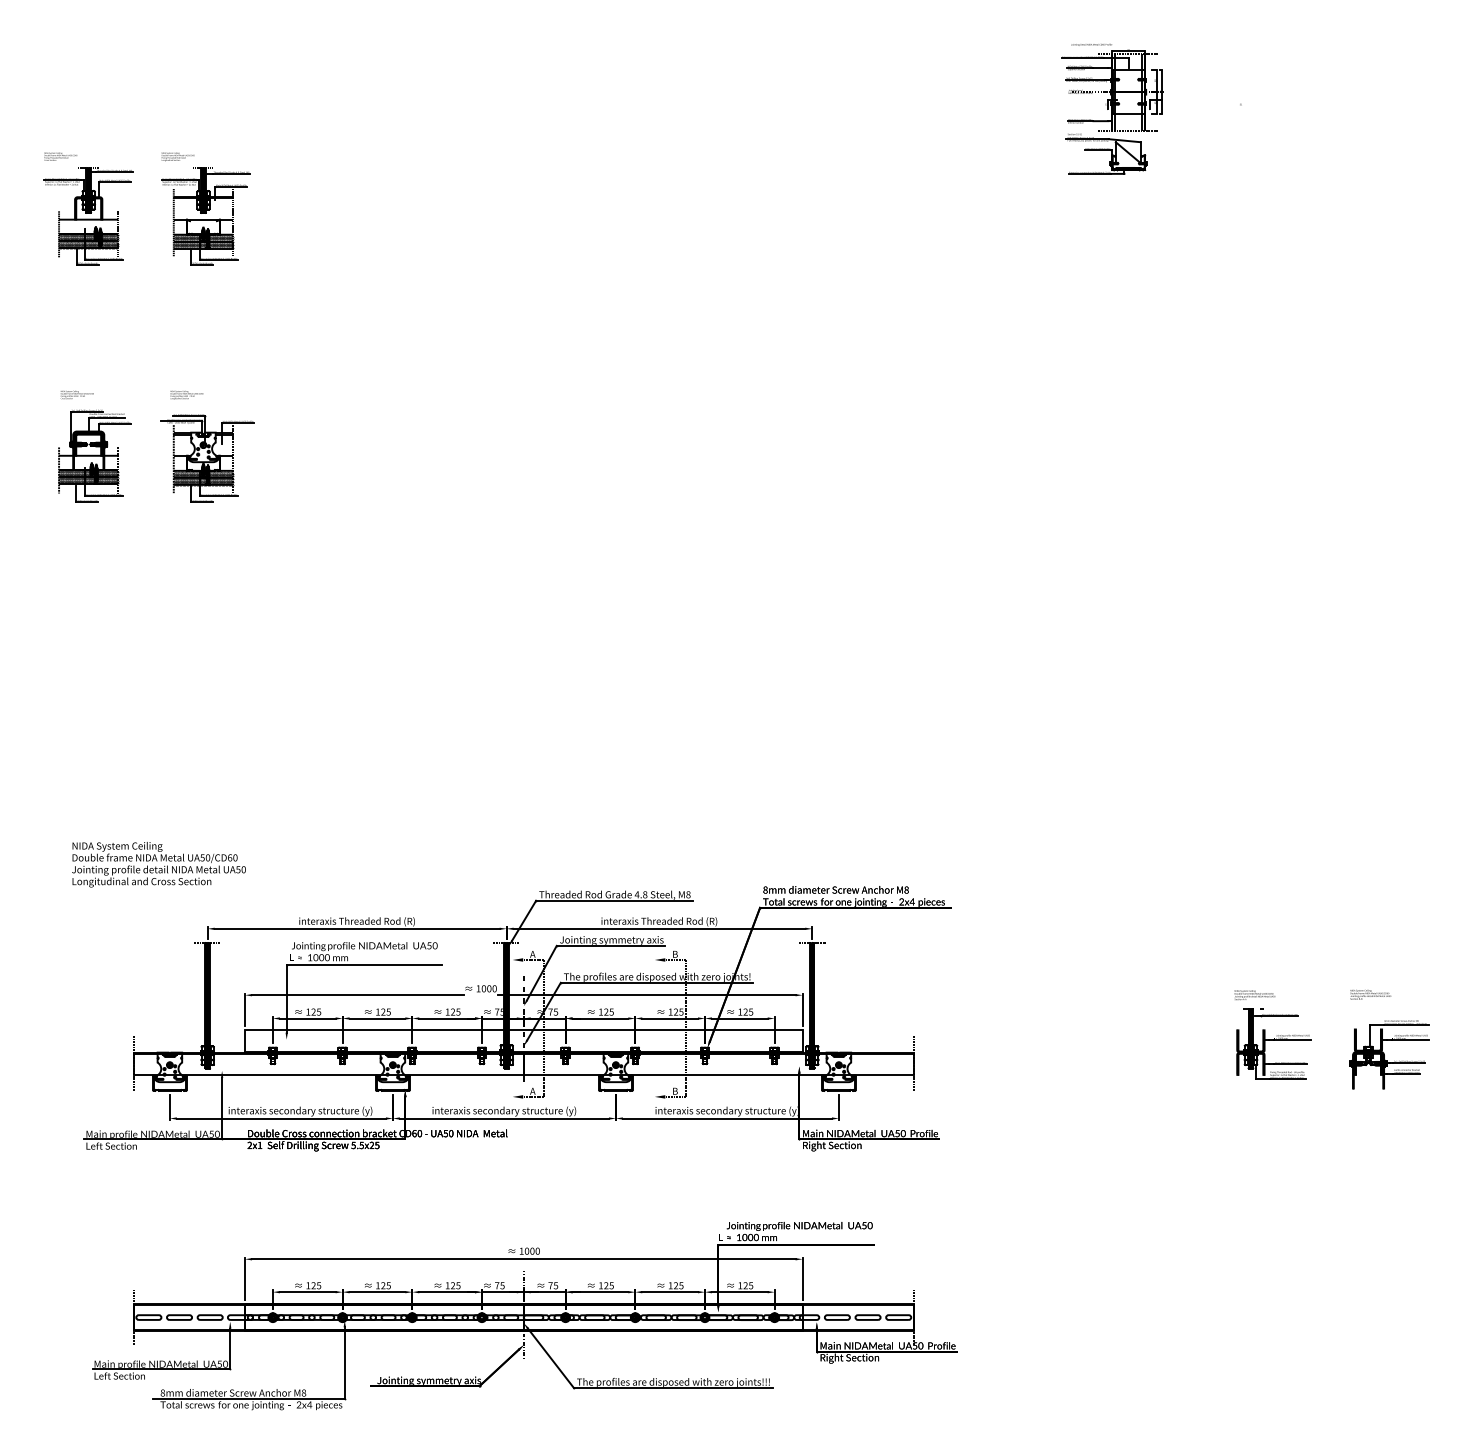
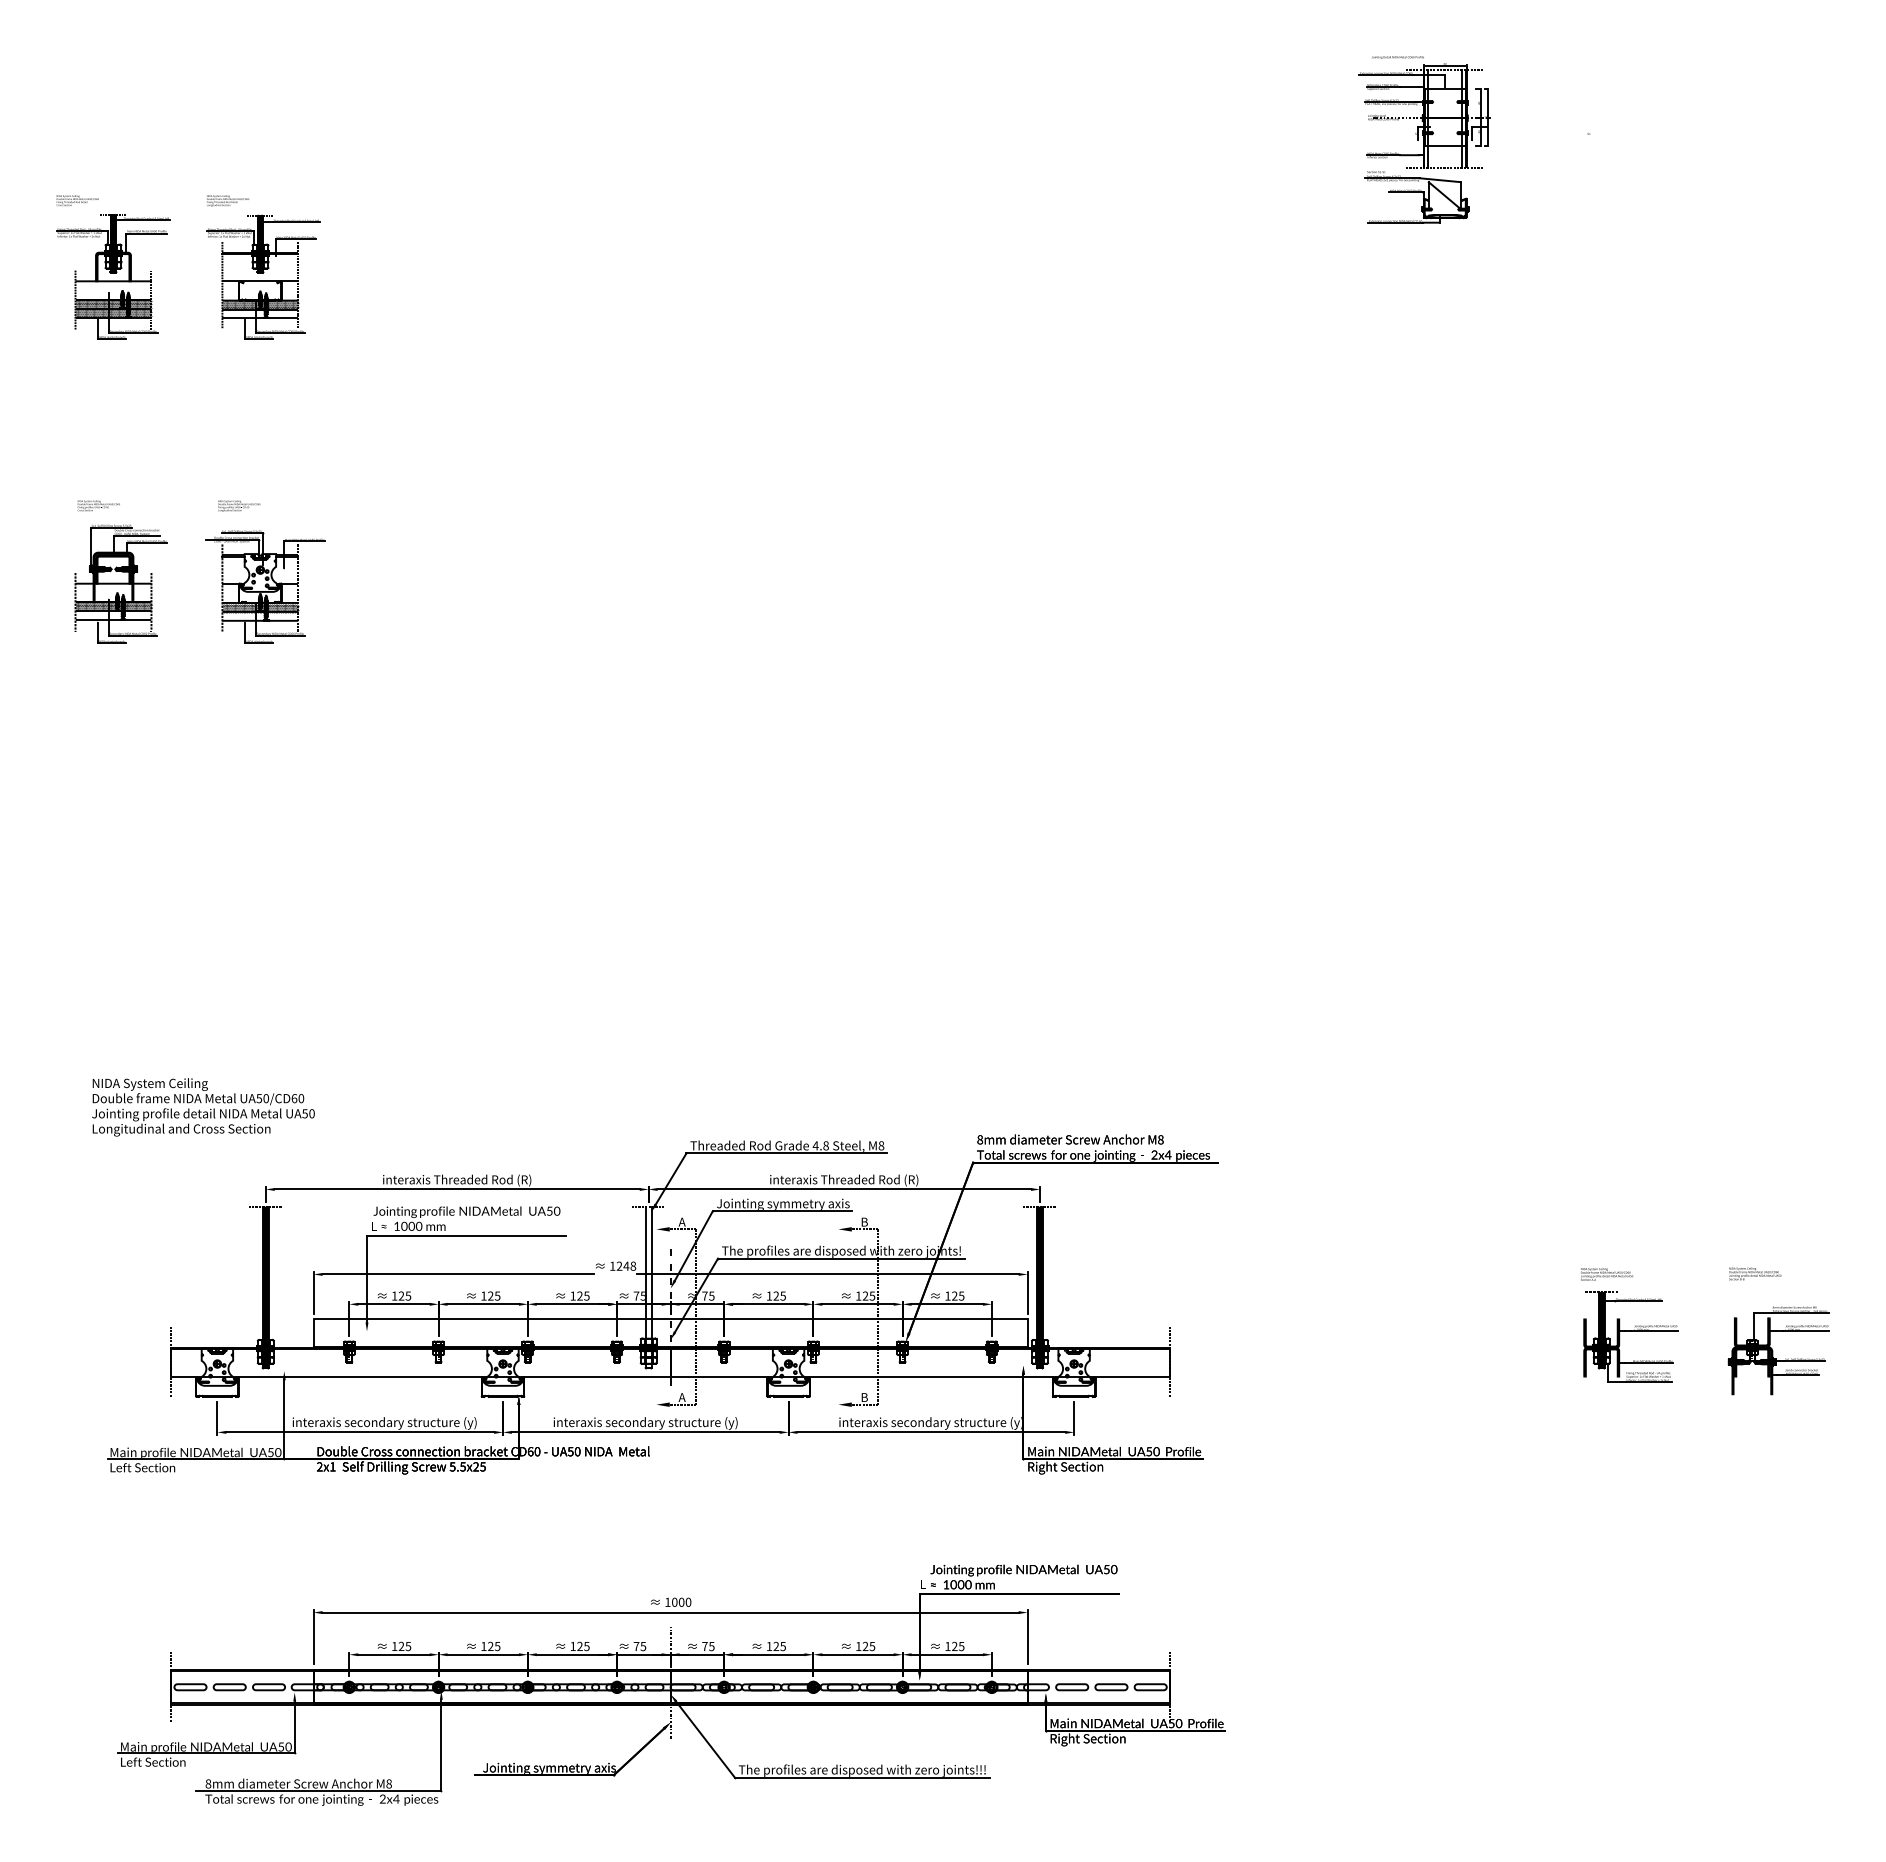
hatch: (202, 244) -> (259, 313), removed
hatch: (87, 479) -> (112, 614), removed
hatch: (202, 481) -> (259, 616), removed
text: (489, 988) -> (626, 1265), 1000 -> 1248
hatch: (506, 1005) -> (648, 1287), removed

